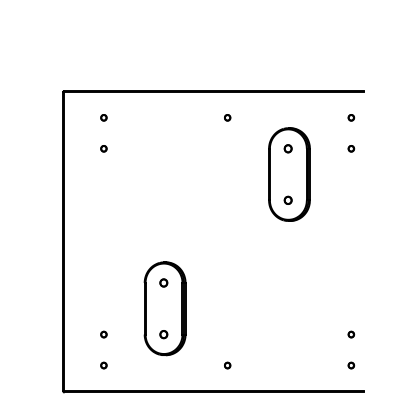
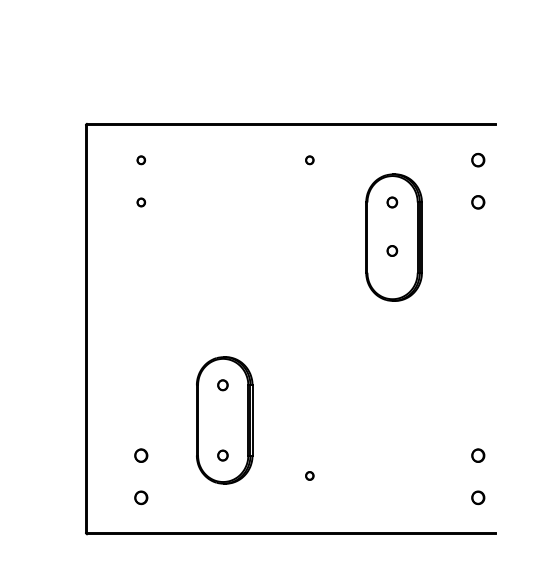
part: (351, 117) -> (478, 159), size x1.6
part: (351, 148) -> (478, 202), size x1.6
part: (287, 199) -> (391, 249), moved
part: (103, 334) -> (140, 455), size x1.6
part: (351, 334) -> (478, 455), size x1.6
part: (103, 365) -> (140, 497), size x1.6
part: (227, 365) -> (309, 475), moved
part: (351, 365) -> (478, 497), size x1.6

